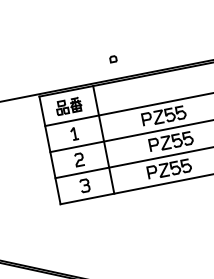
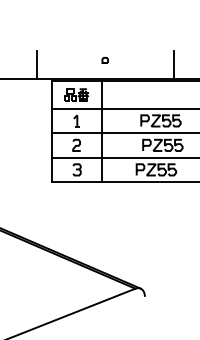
line: (165, 53) -> (173, 64), added
part: (112, 59) -> (104, 60), moved
line: (19, 82) -> (36, 64), added

